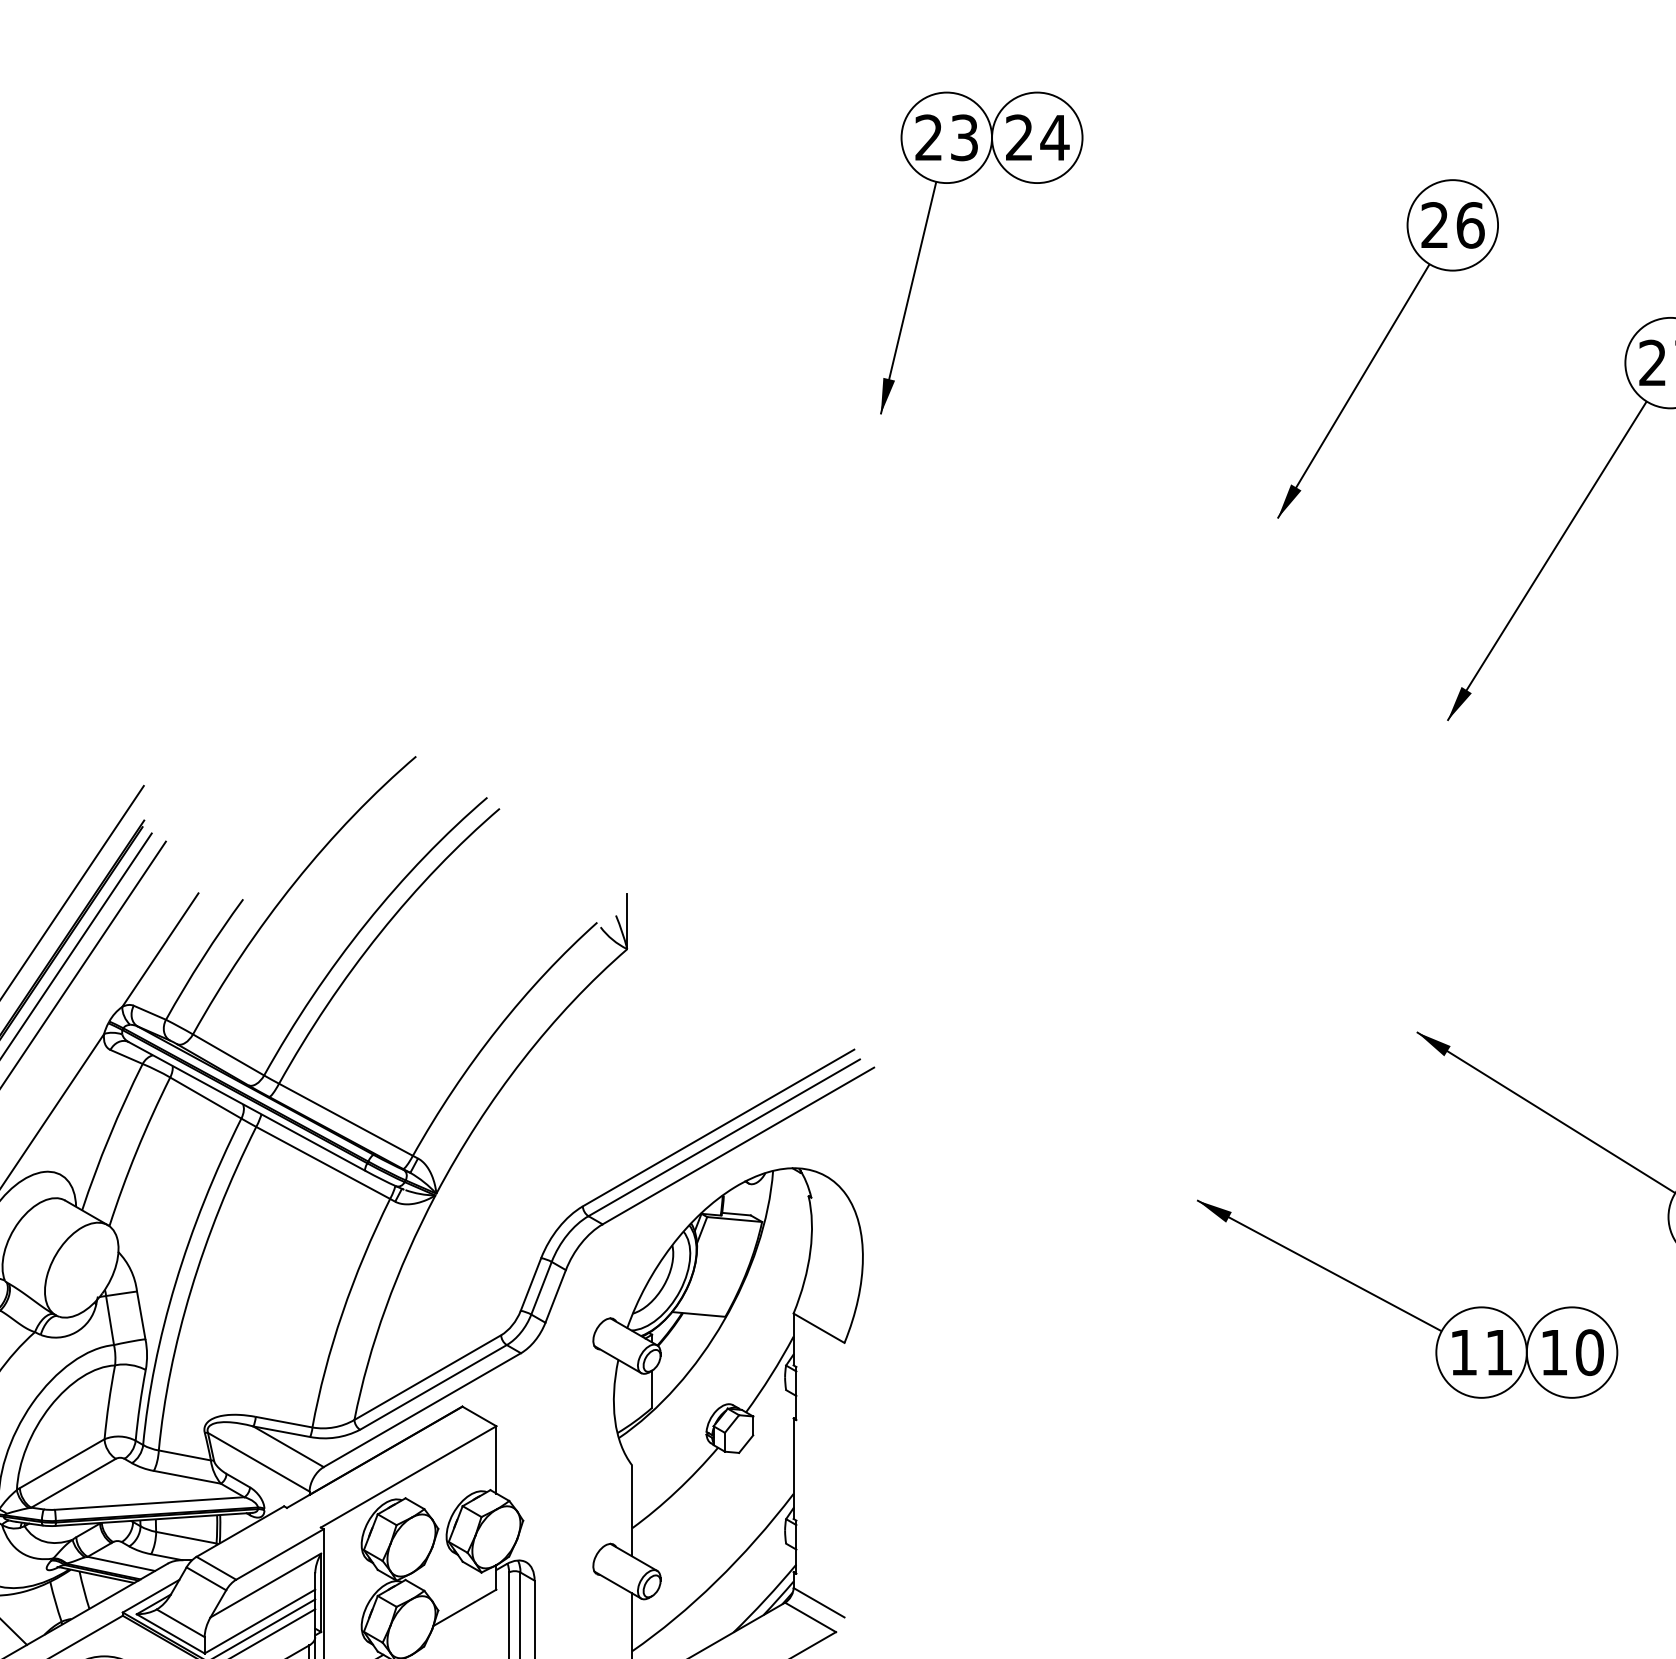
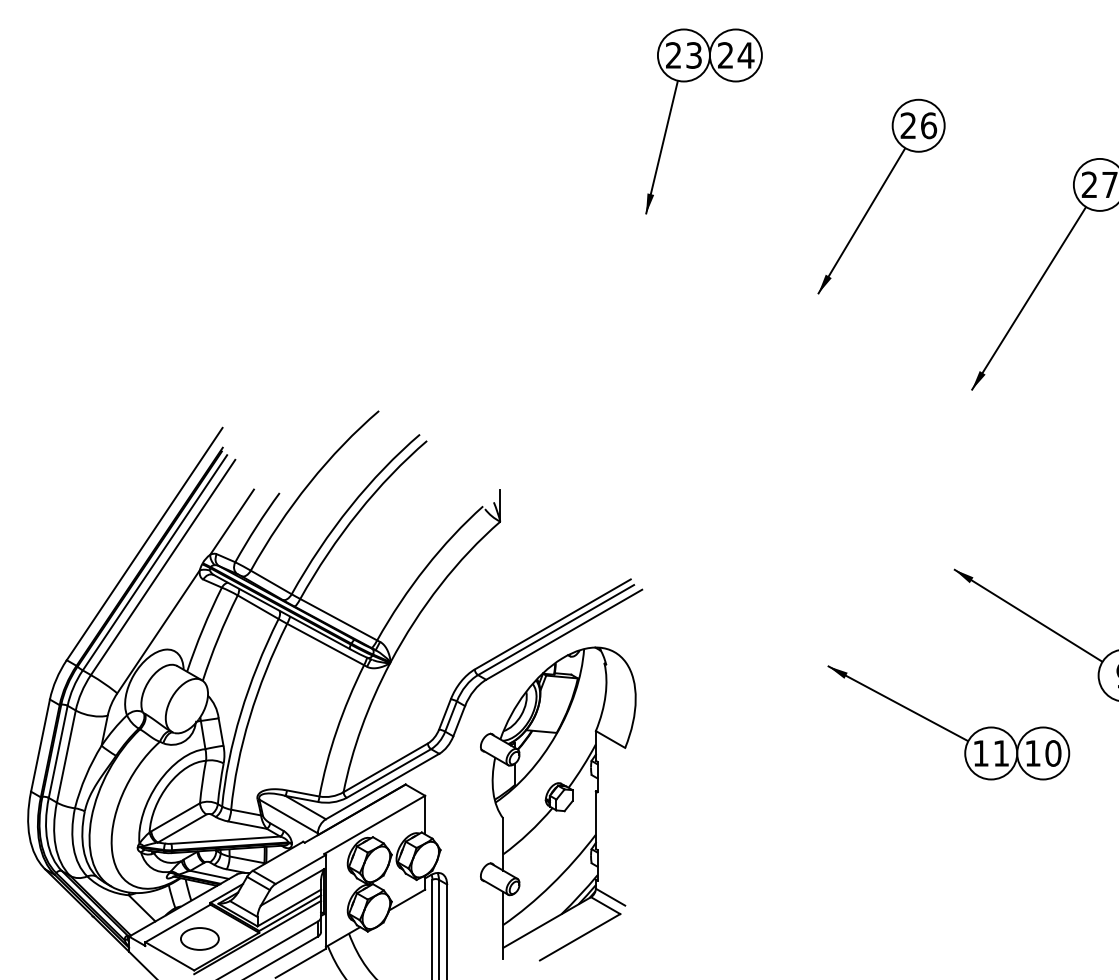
part: (1388, 348) -> (881, 196), moved

